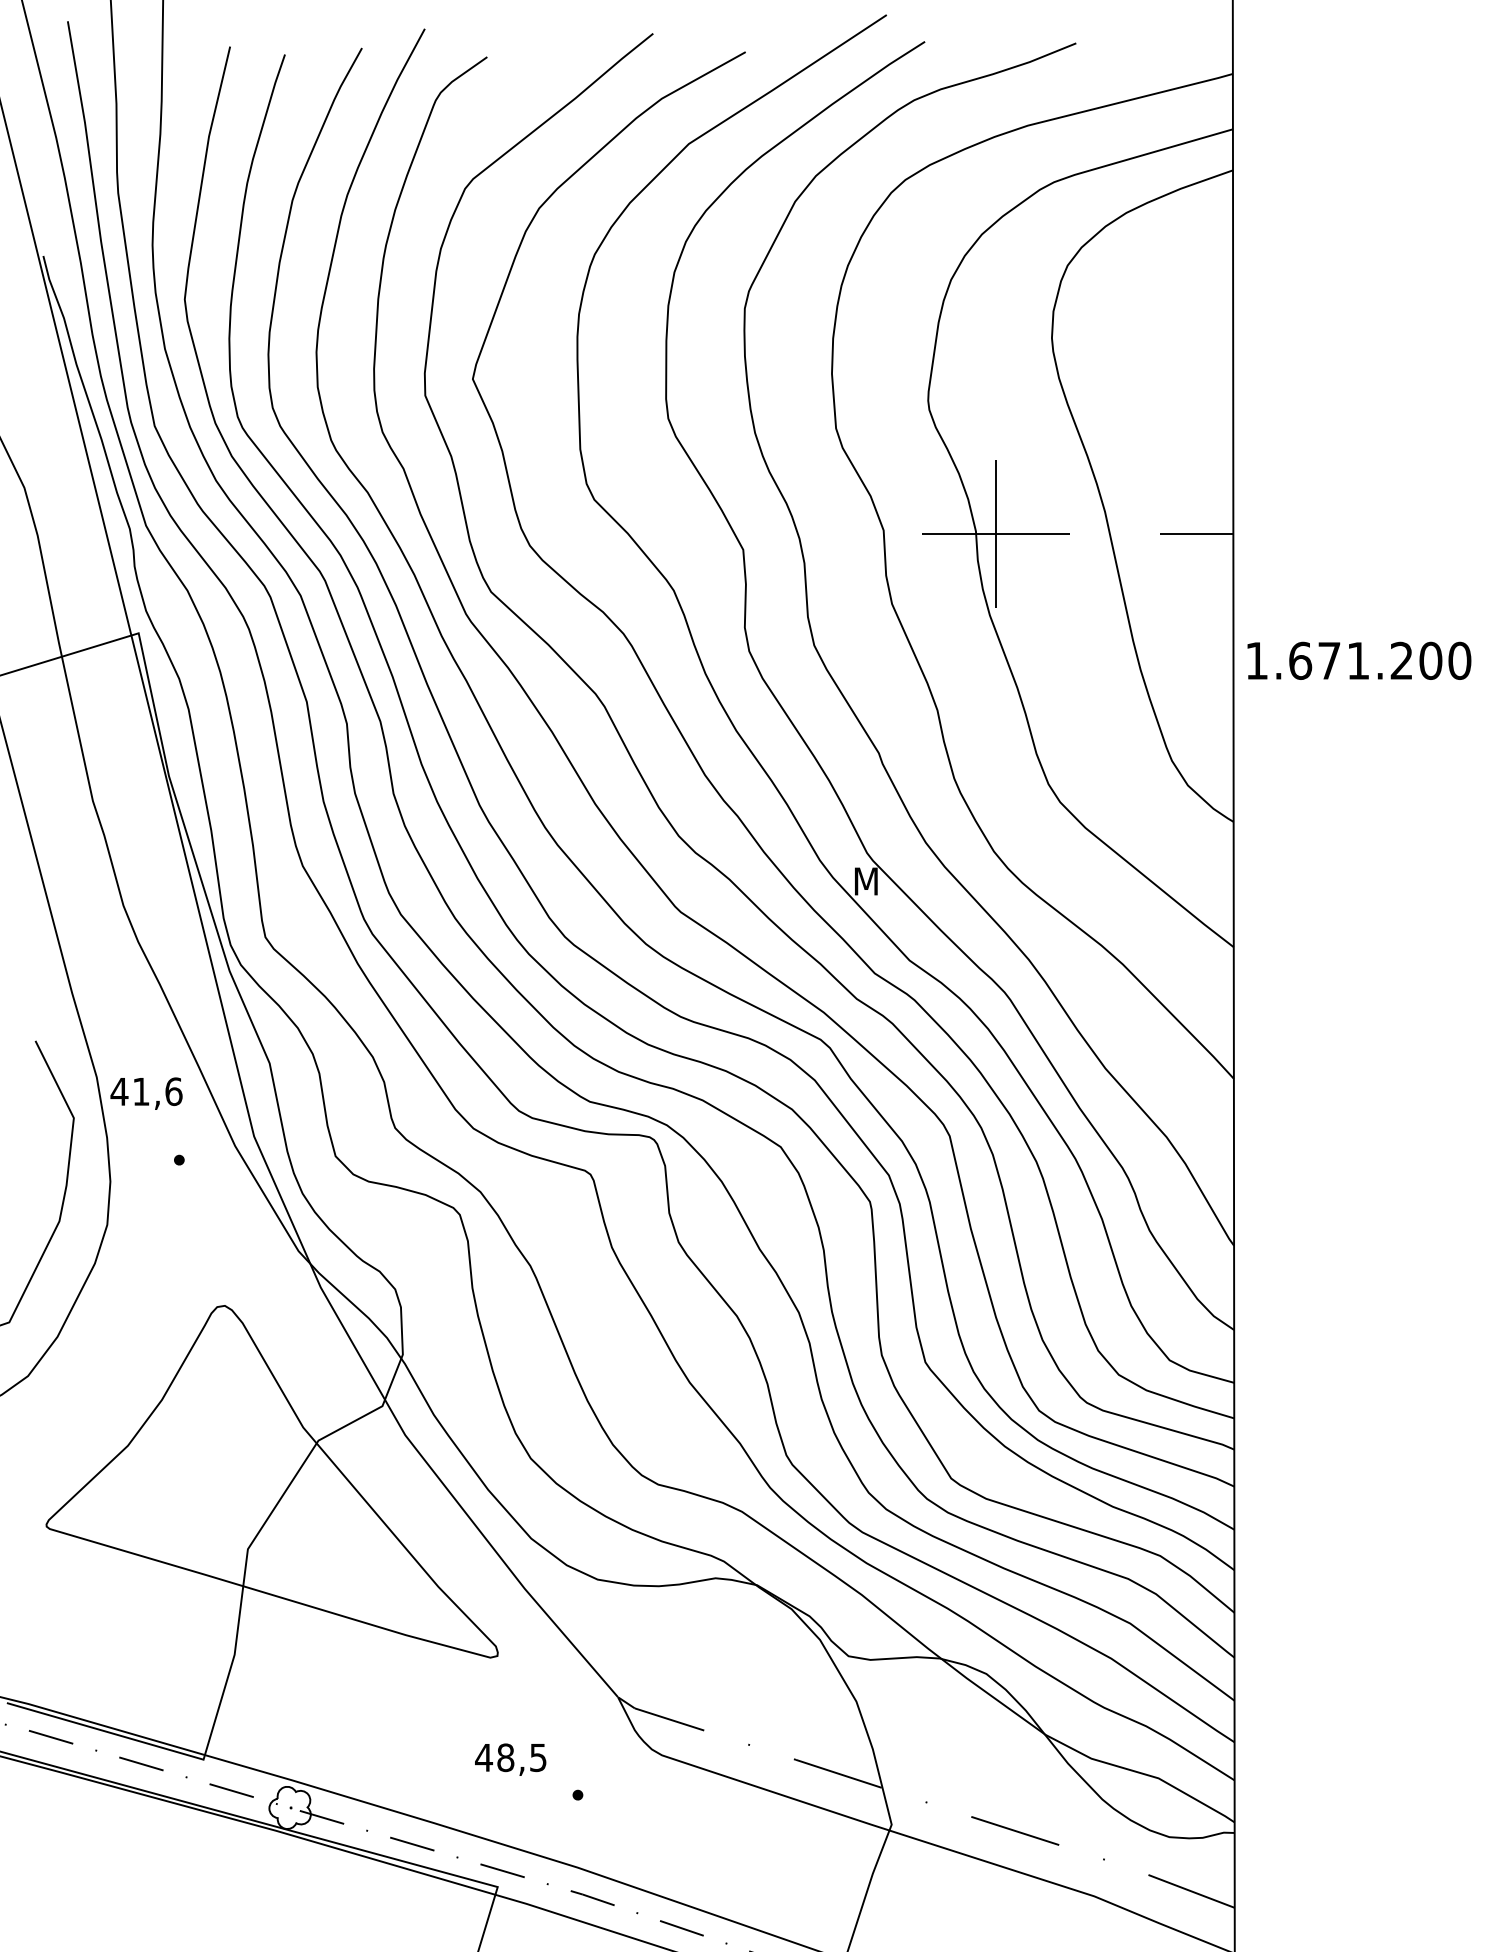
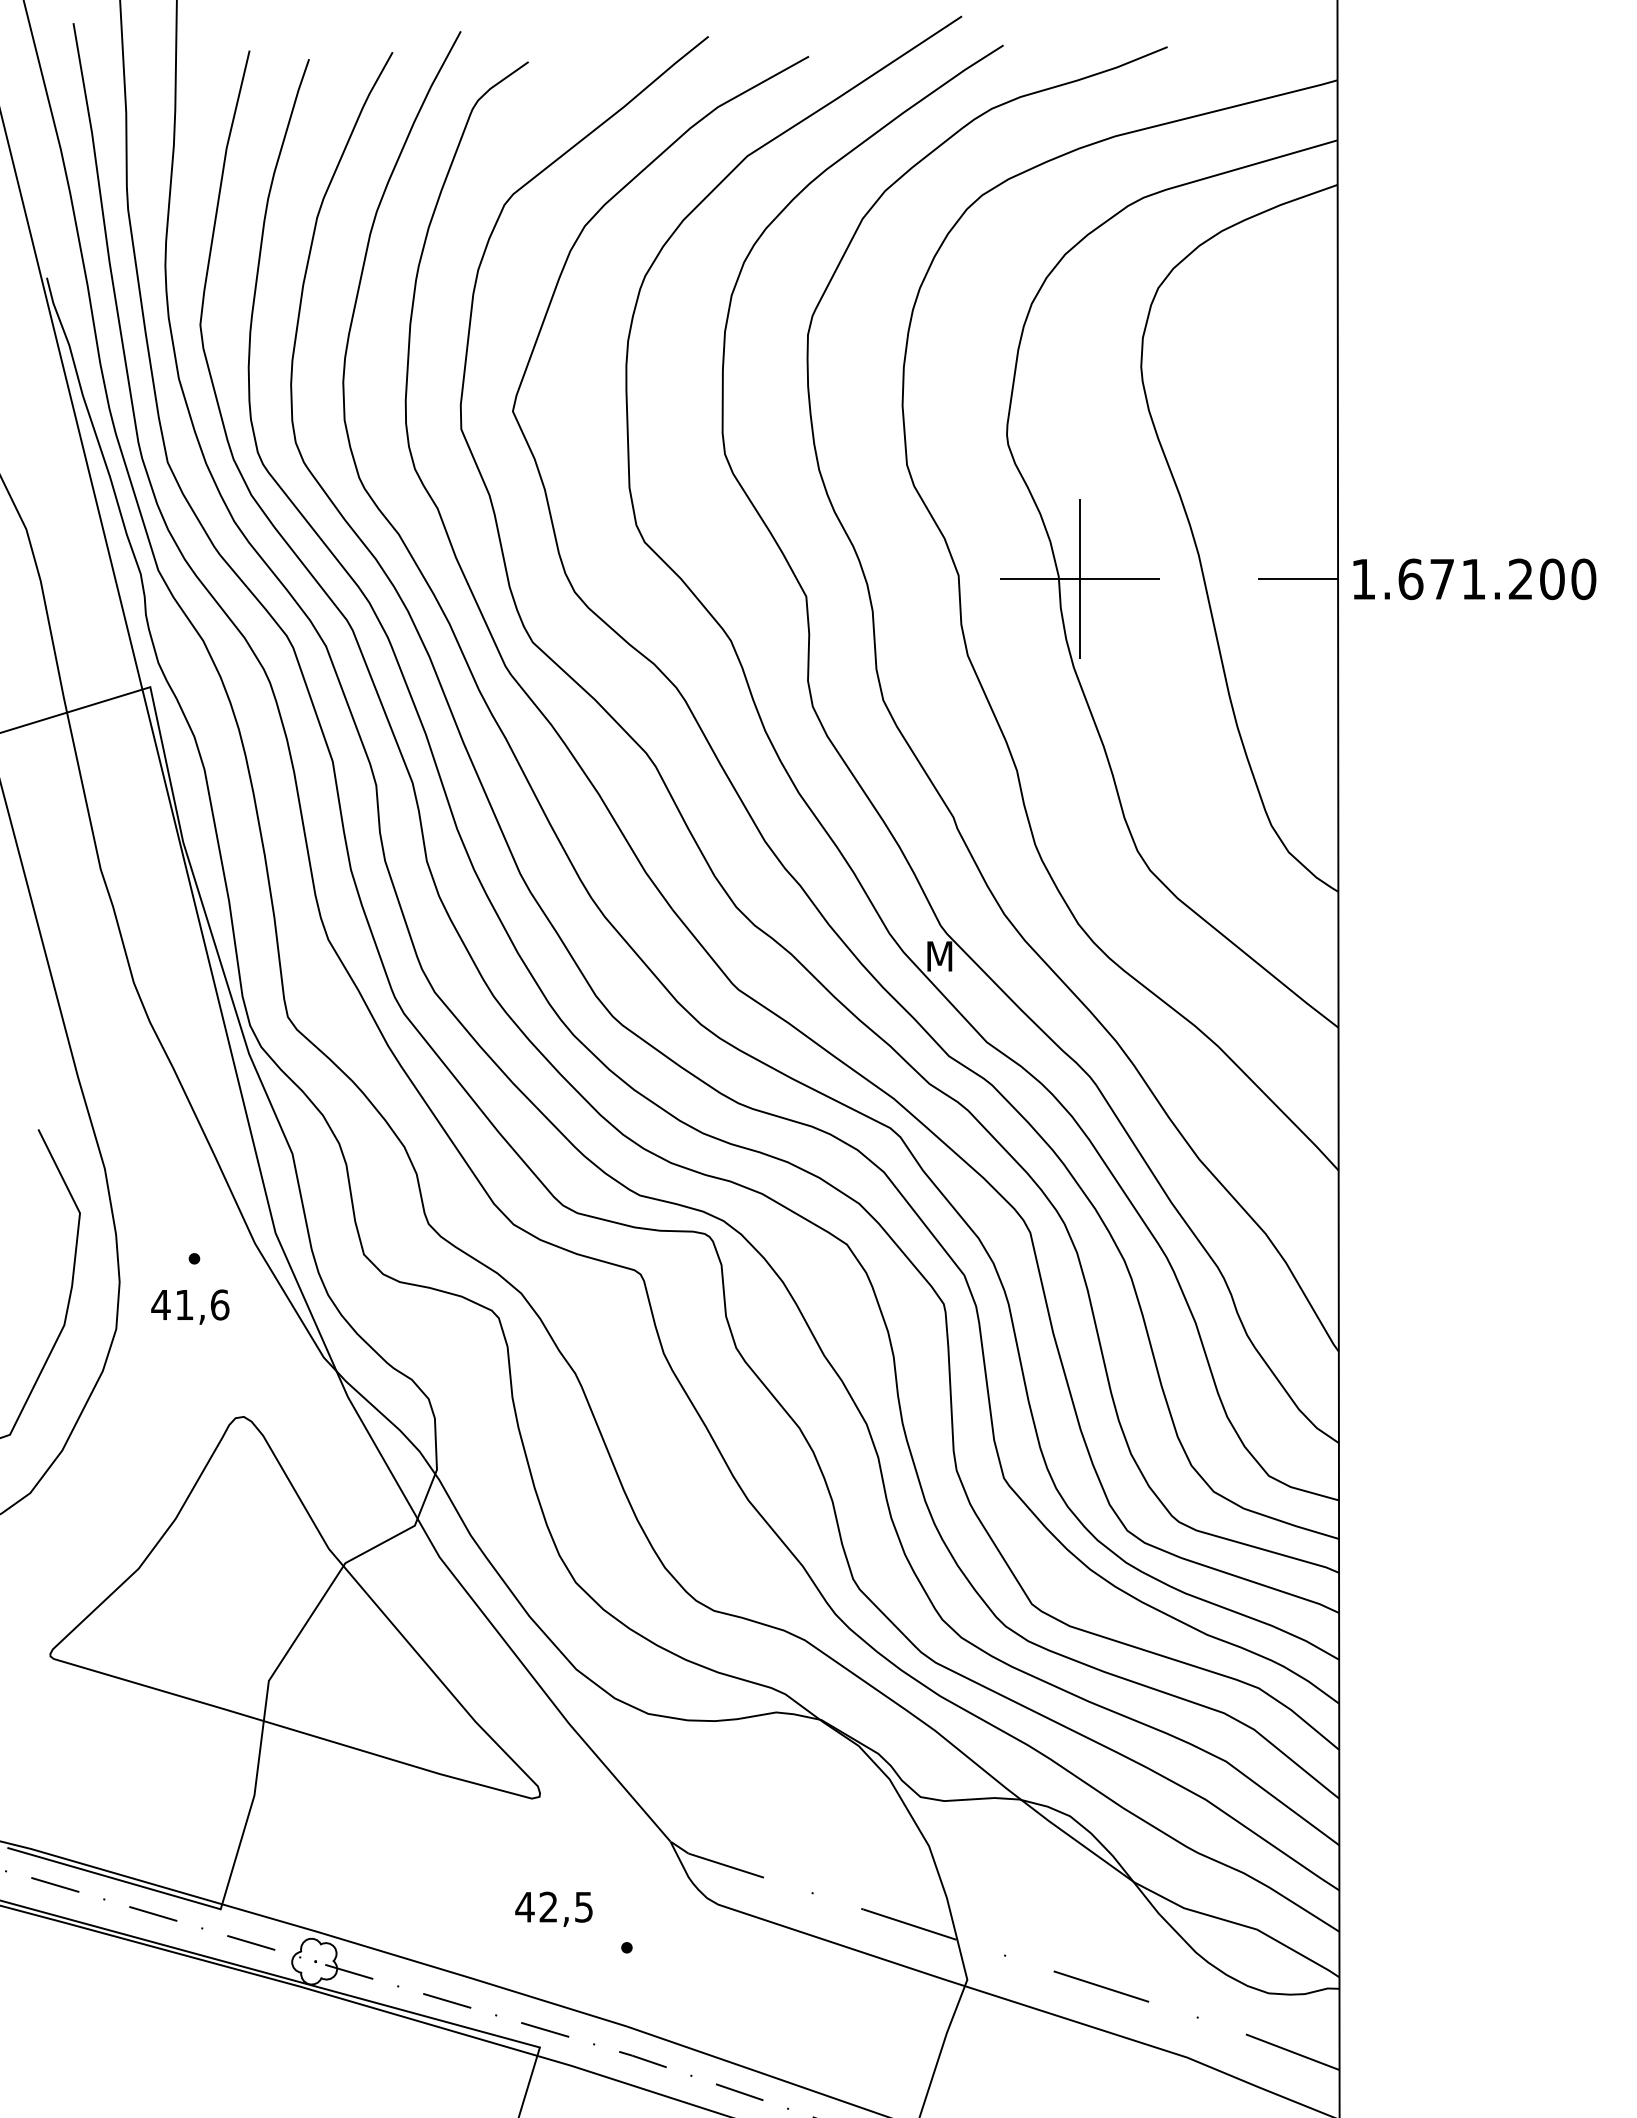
text: (1359, 660) -> (1474, 578), moved
text: (146, 1093) -> (190, 1306), moved
text: (505, 1757) -> (548, 1906), 48,5 -> 42,5

